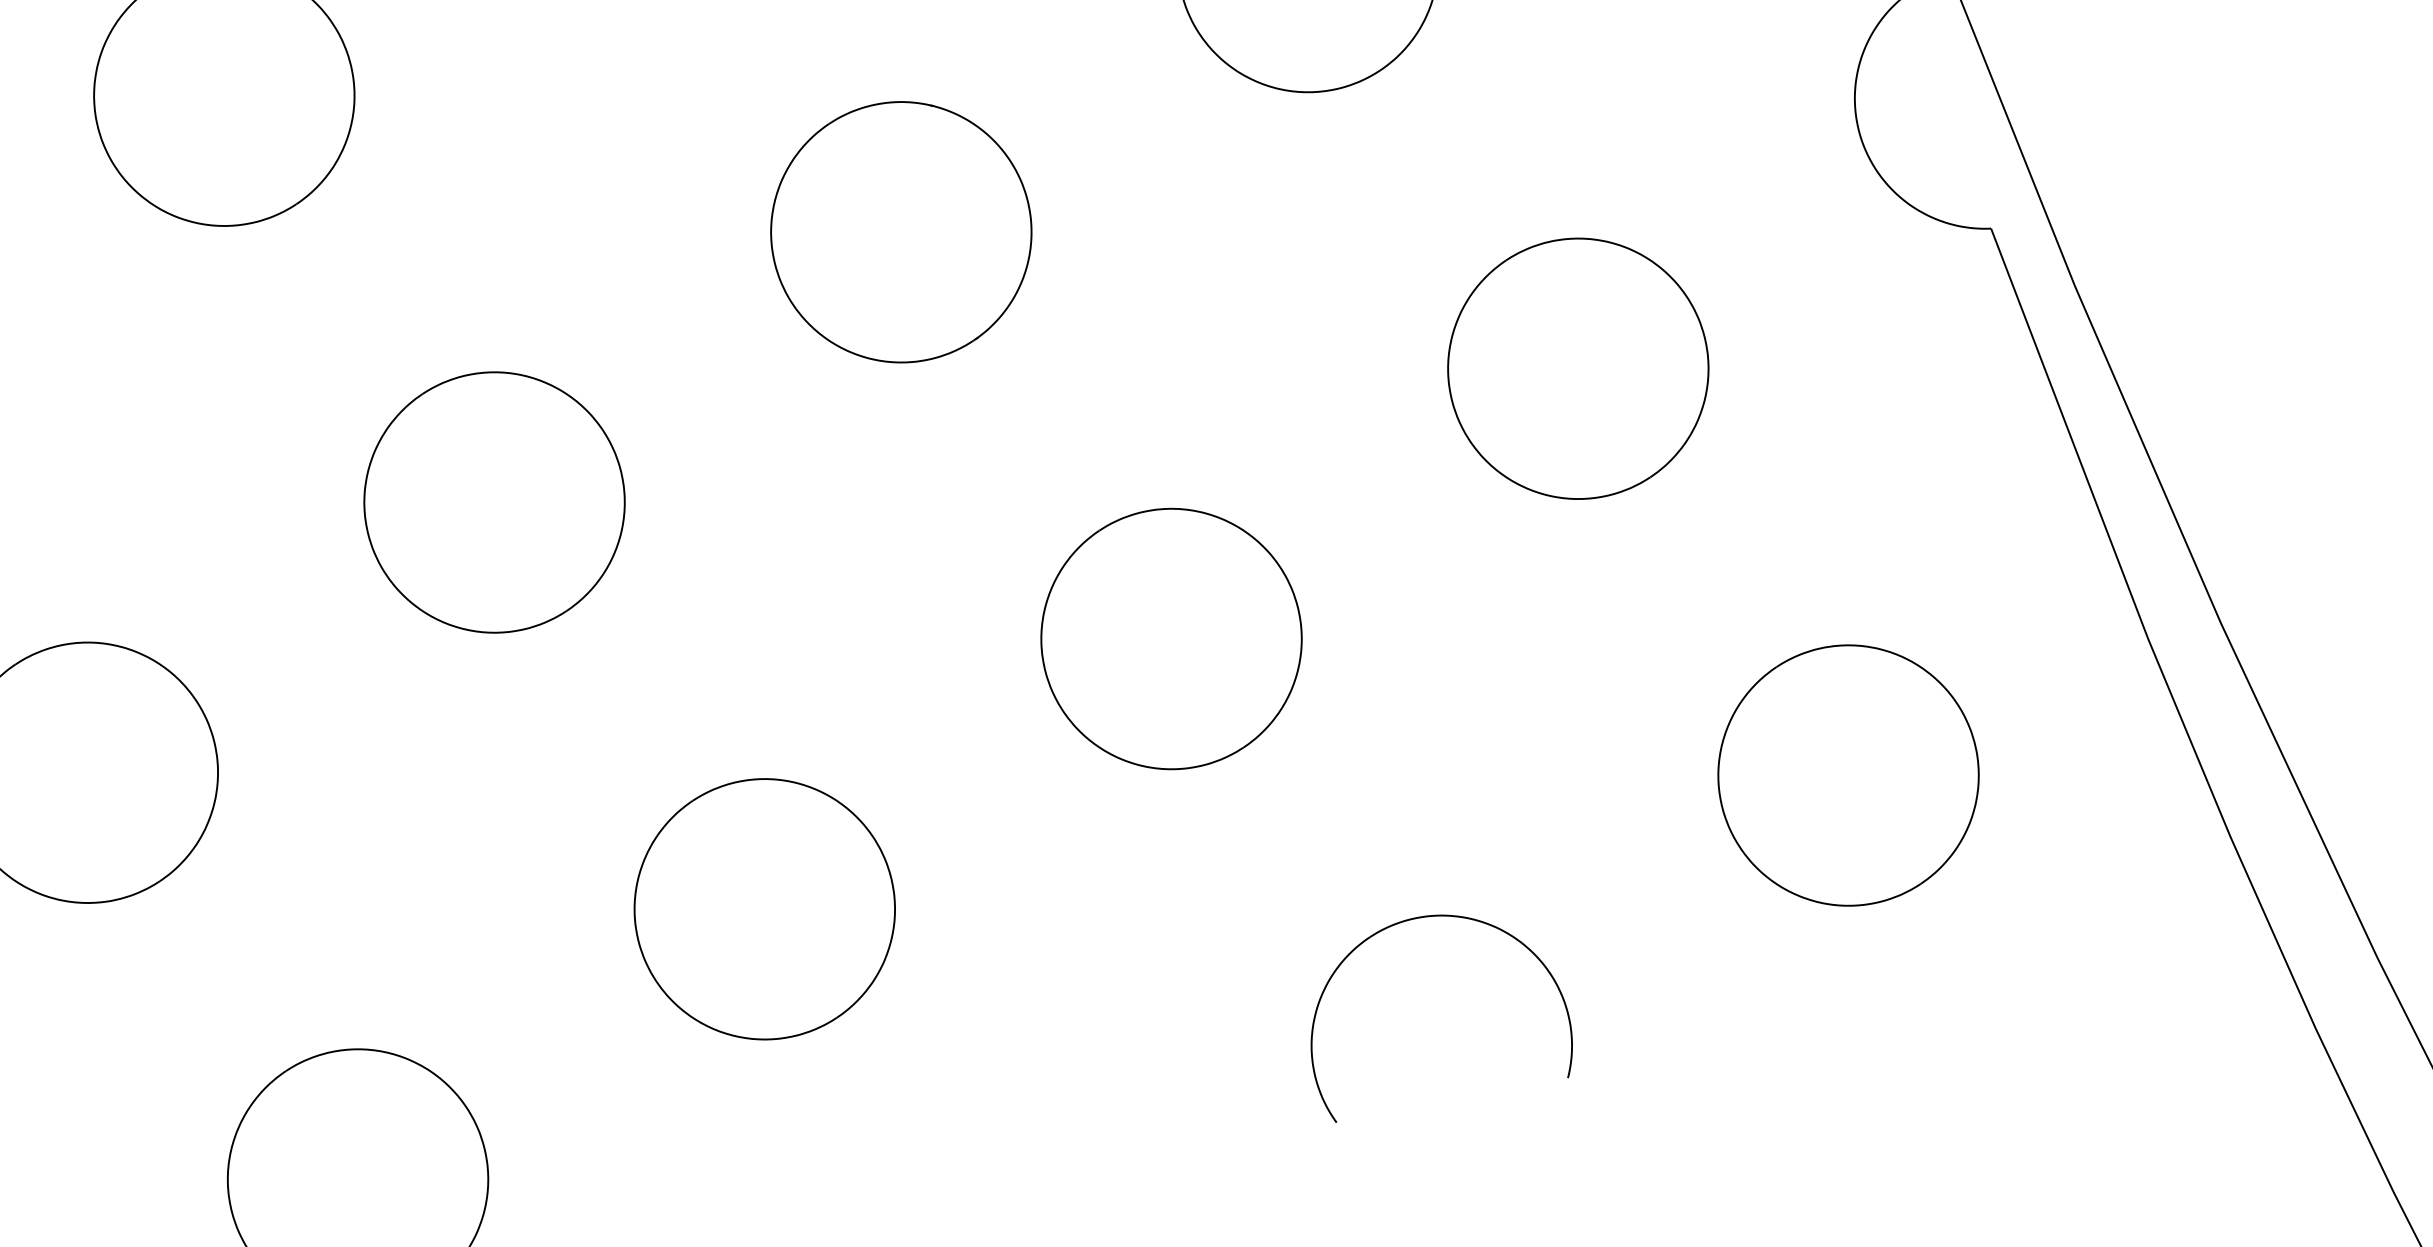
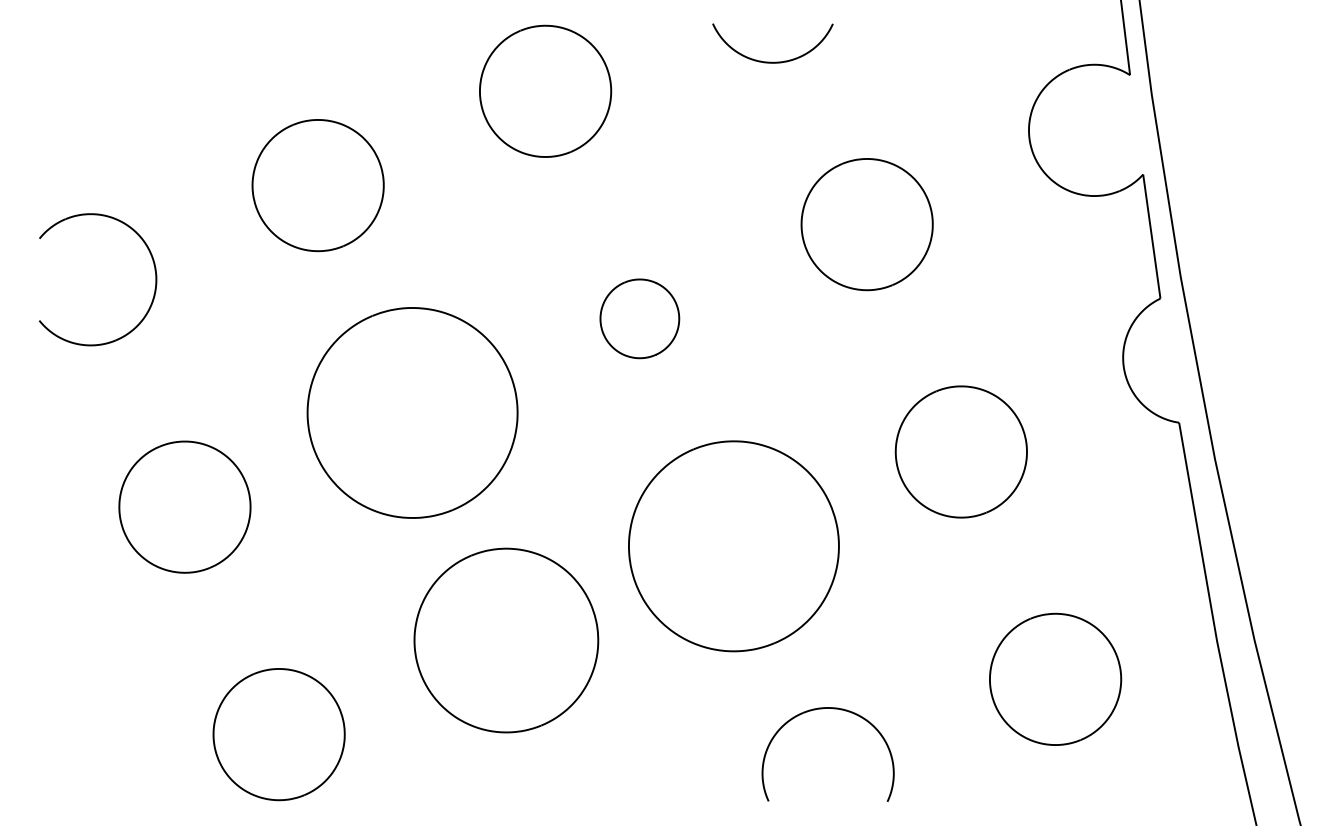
part: (900, 231) -> (639, 318), size x0.6
part: (492, 501) -> (411, 412), size x1.6
part: (1170, 637) -> (733, 545), size x1.6
part: (764, 907) -> (506, 639), size x1.4

